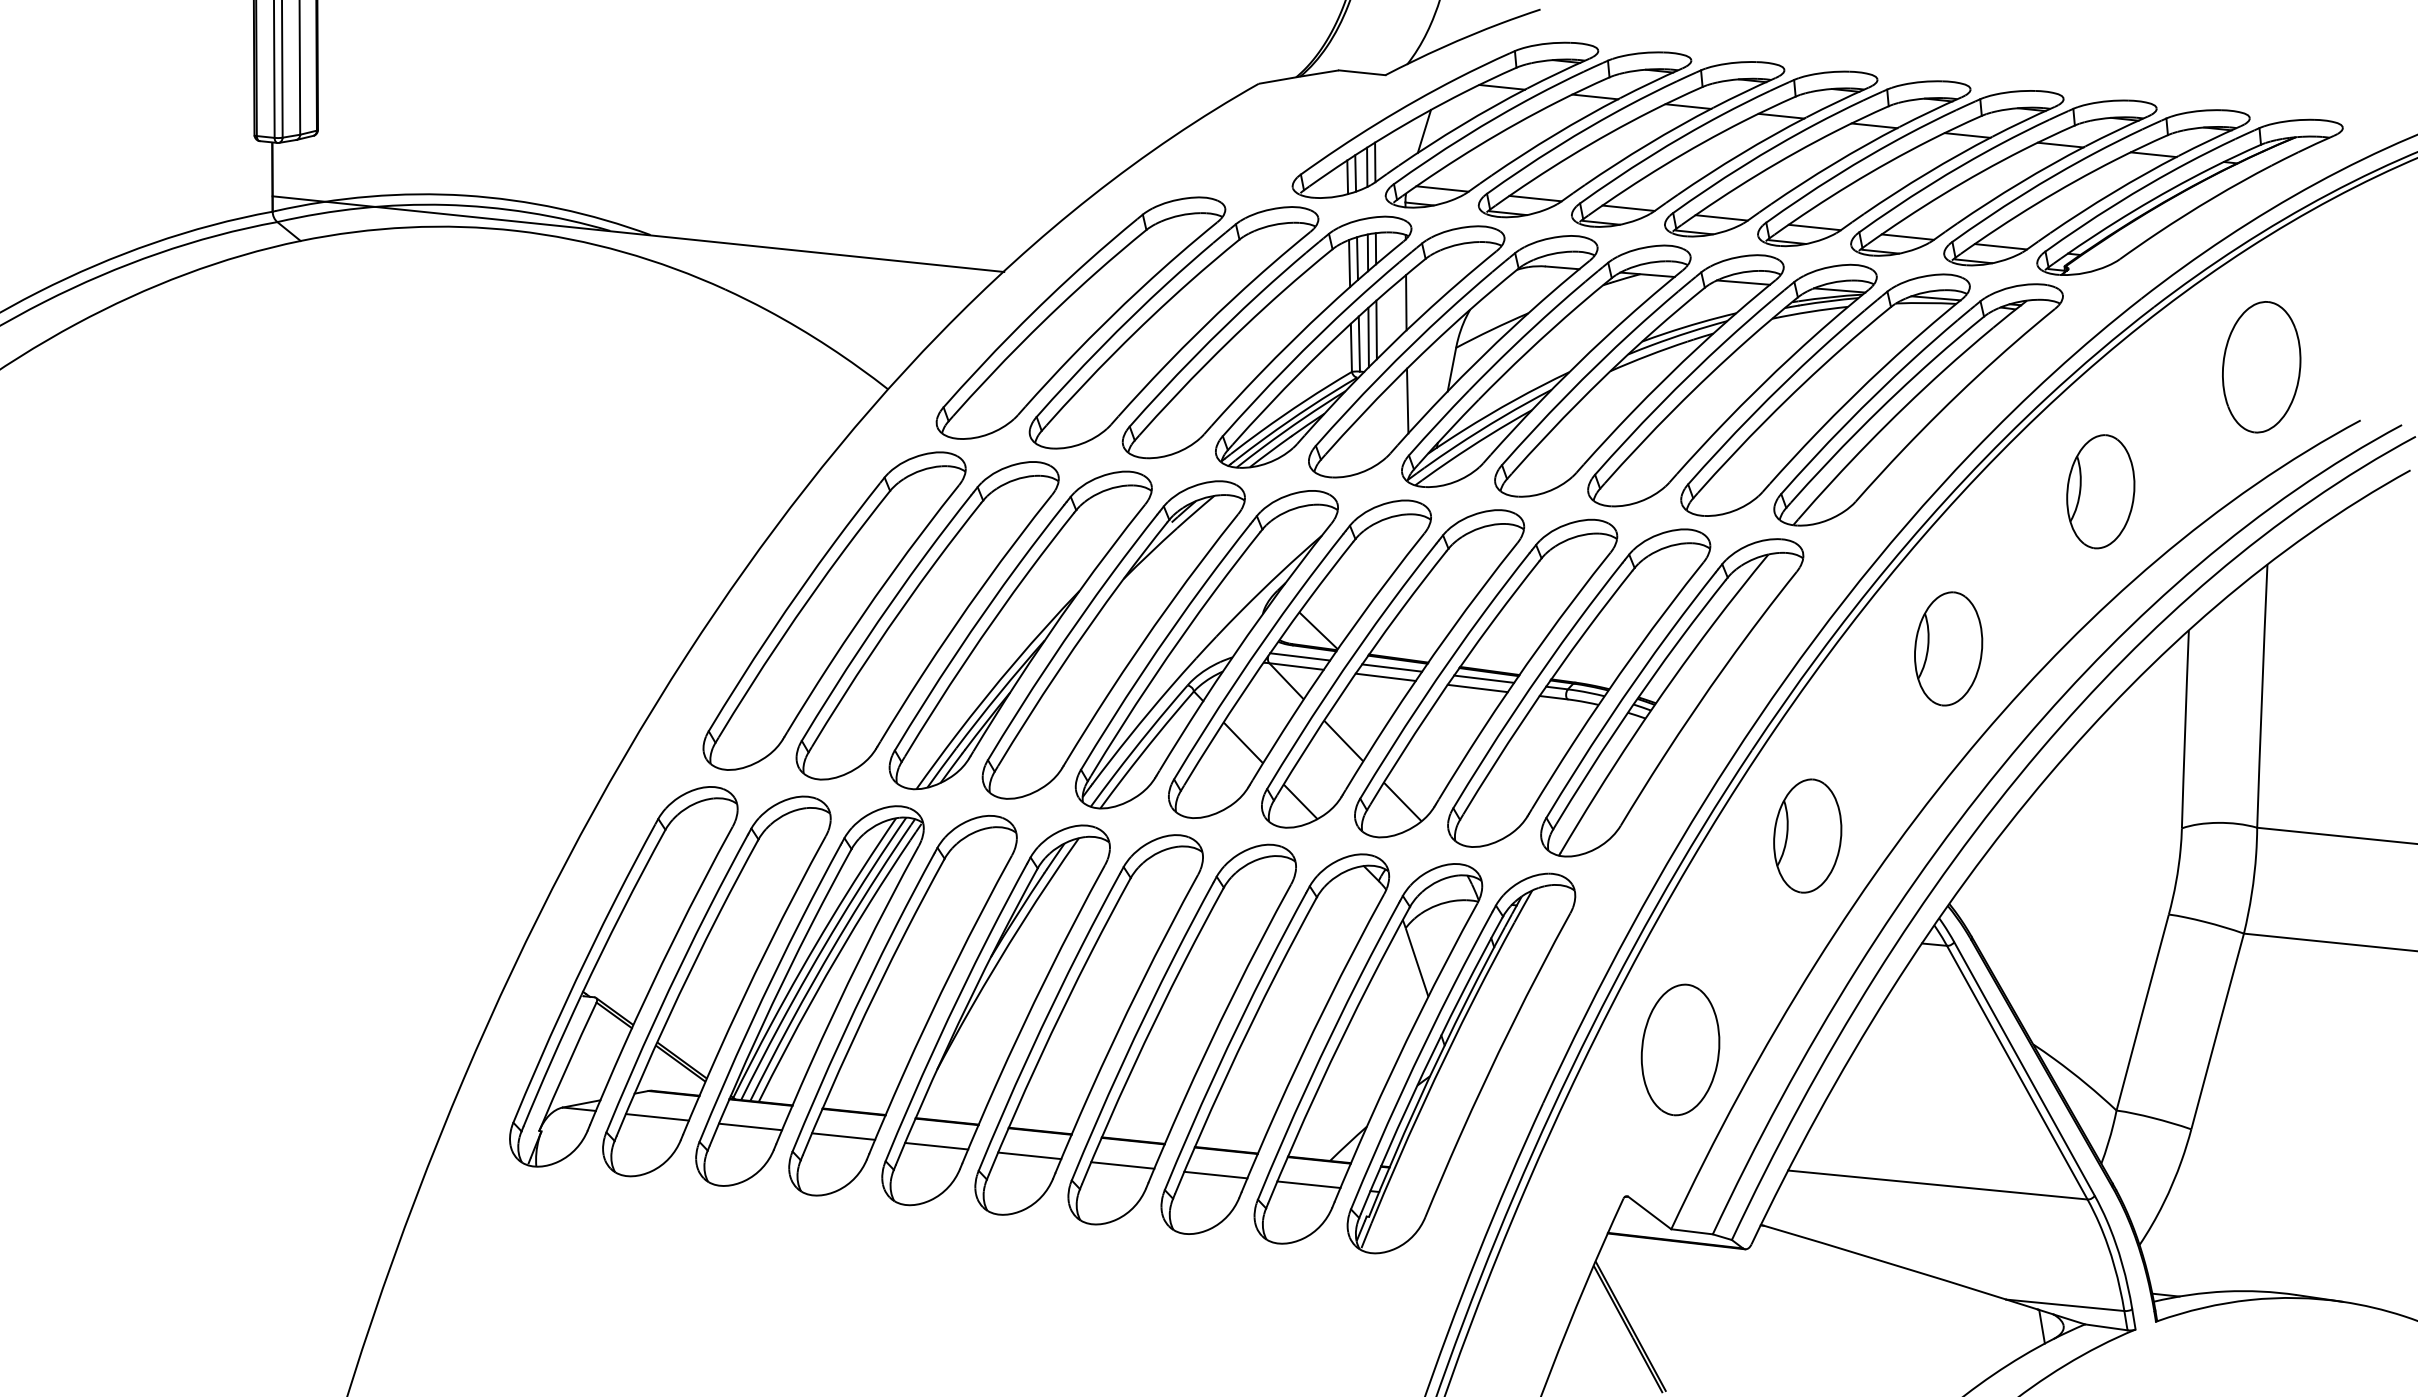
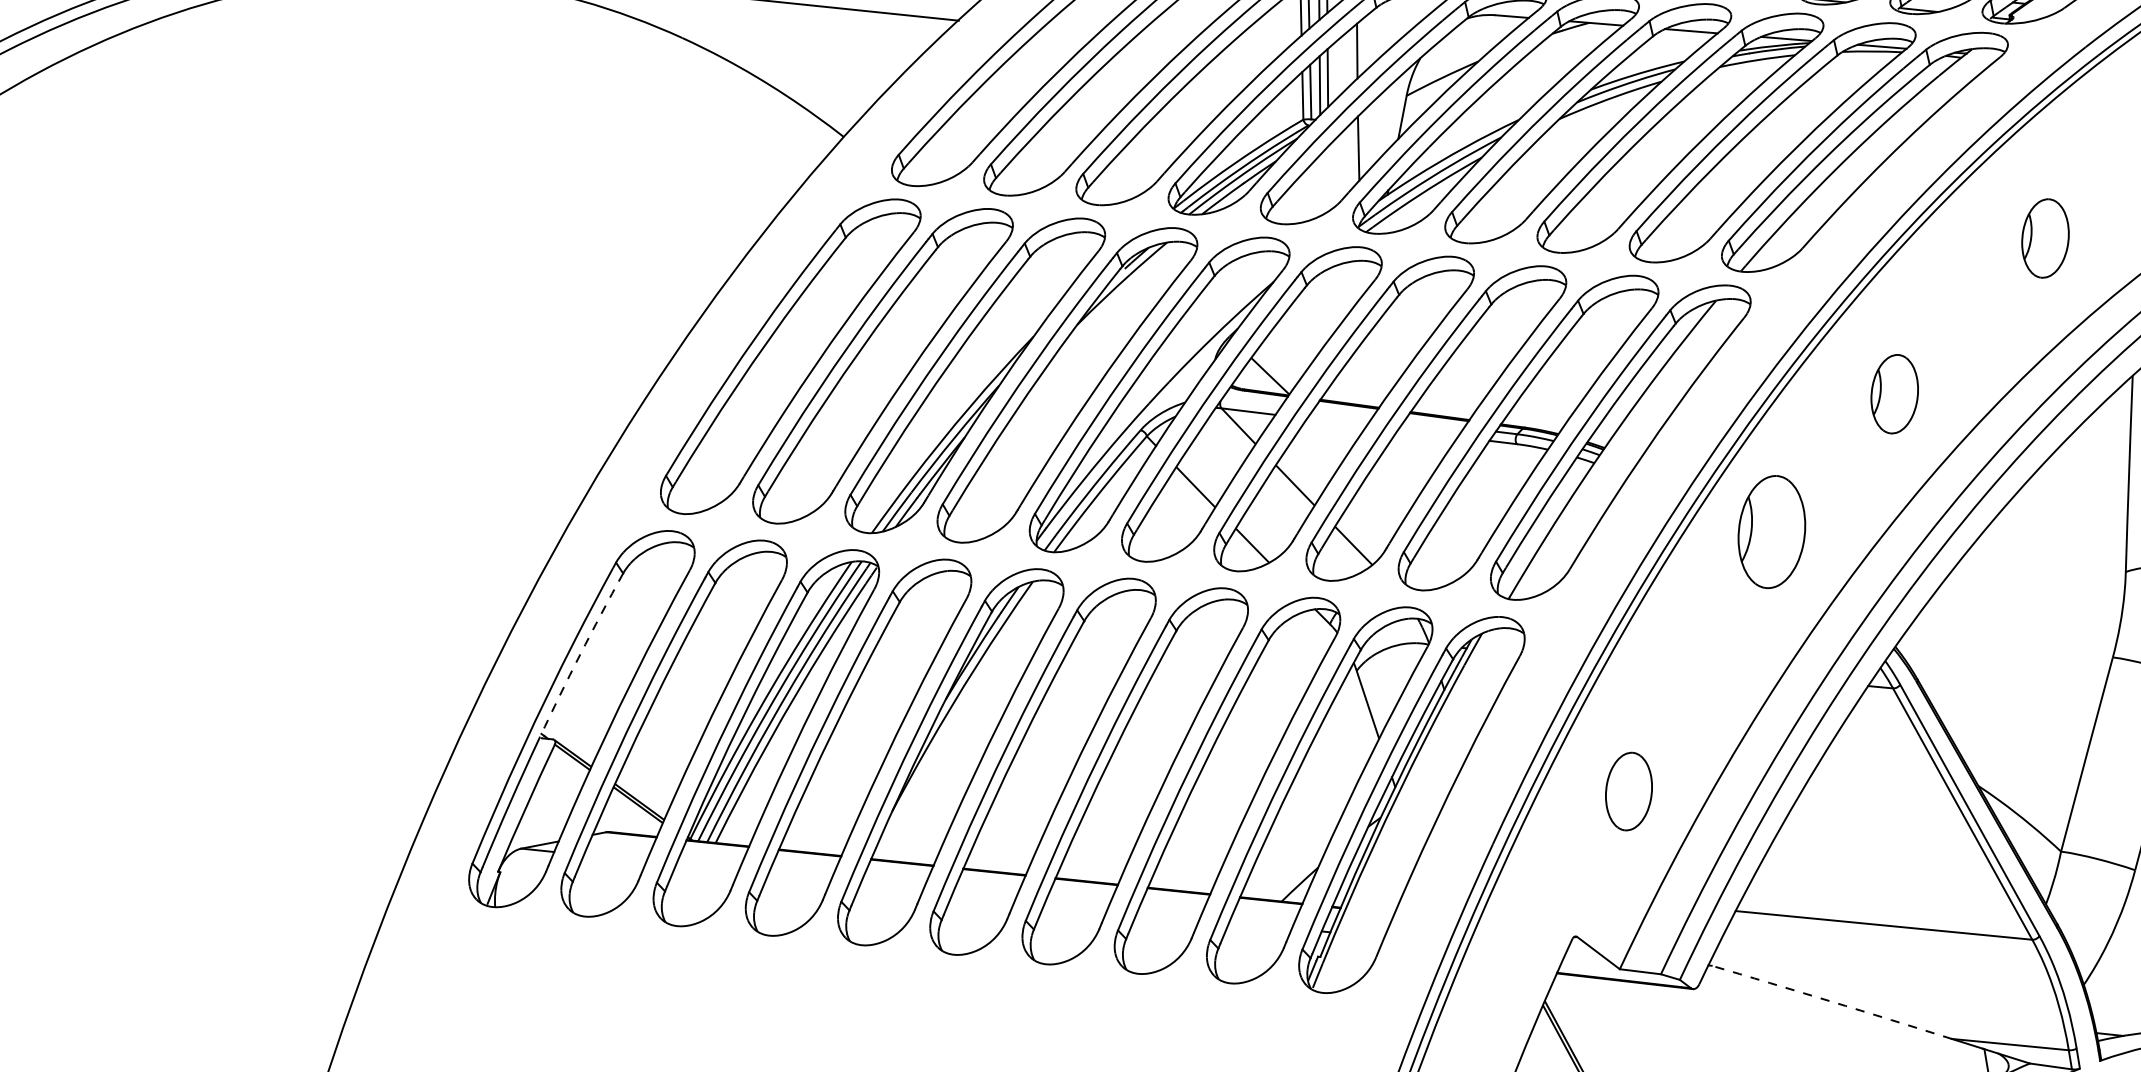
part: (2100, 491) -> (2045, 238), size x0.7
part: (1948, 648) -> (1894, 393), size x0.7
line: (1300, 656) -> (1252, 401), removed
line: (1392, 667) -> (1343, 412), removed
line: (1385, 676) -> (1336, 421), removed
line: (1484, 678) -> (1434, 423), removed
line: (1477, 688) -> (1427, 433), removed
part: (1807, 835) -> (1771, 531), moved
arc: (622, 911) -> (580, 654), solid -> dashed
part: (1680, 1049) -> (1628, 791), size x0.6
line: (657, 1117) -> (615, 858), removed
line: (750, 1126) -> (707, 867), removed
line: (843, 1136) -> (799, 877), removed
line: (936, 1145) -> (891, 886), removed
line: (1029, 1155) -> (983, 896), removed
line: (1122, 1165) -> (1076, 906), removed
line: (1215, 1174) -> (1168, 914), removed
line: (1308, 1184) -> (1260, 924), removed
arc: (1883, 1261) -> (1830, 1001), solid -> dashed

